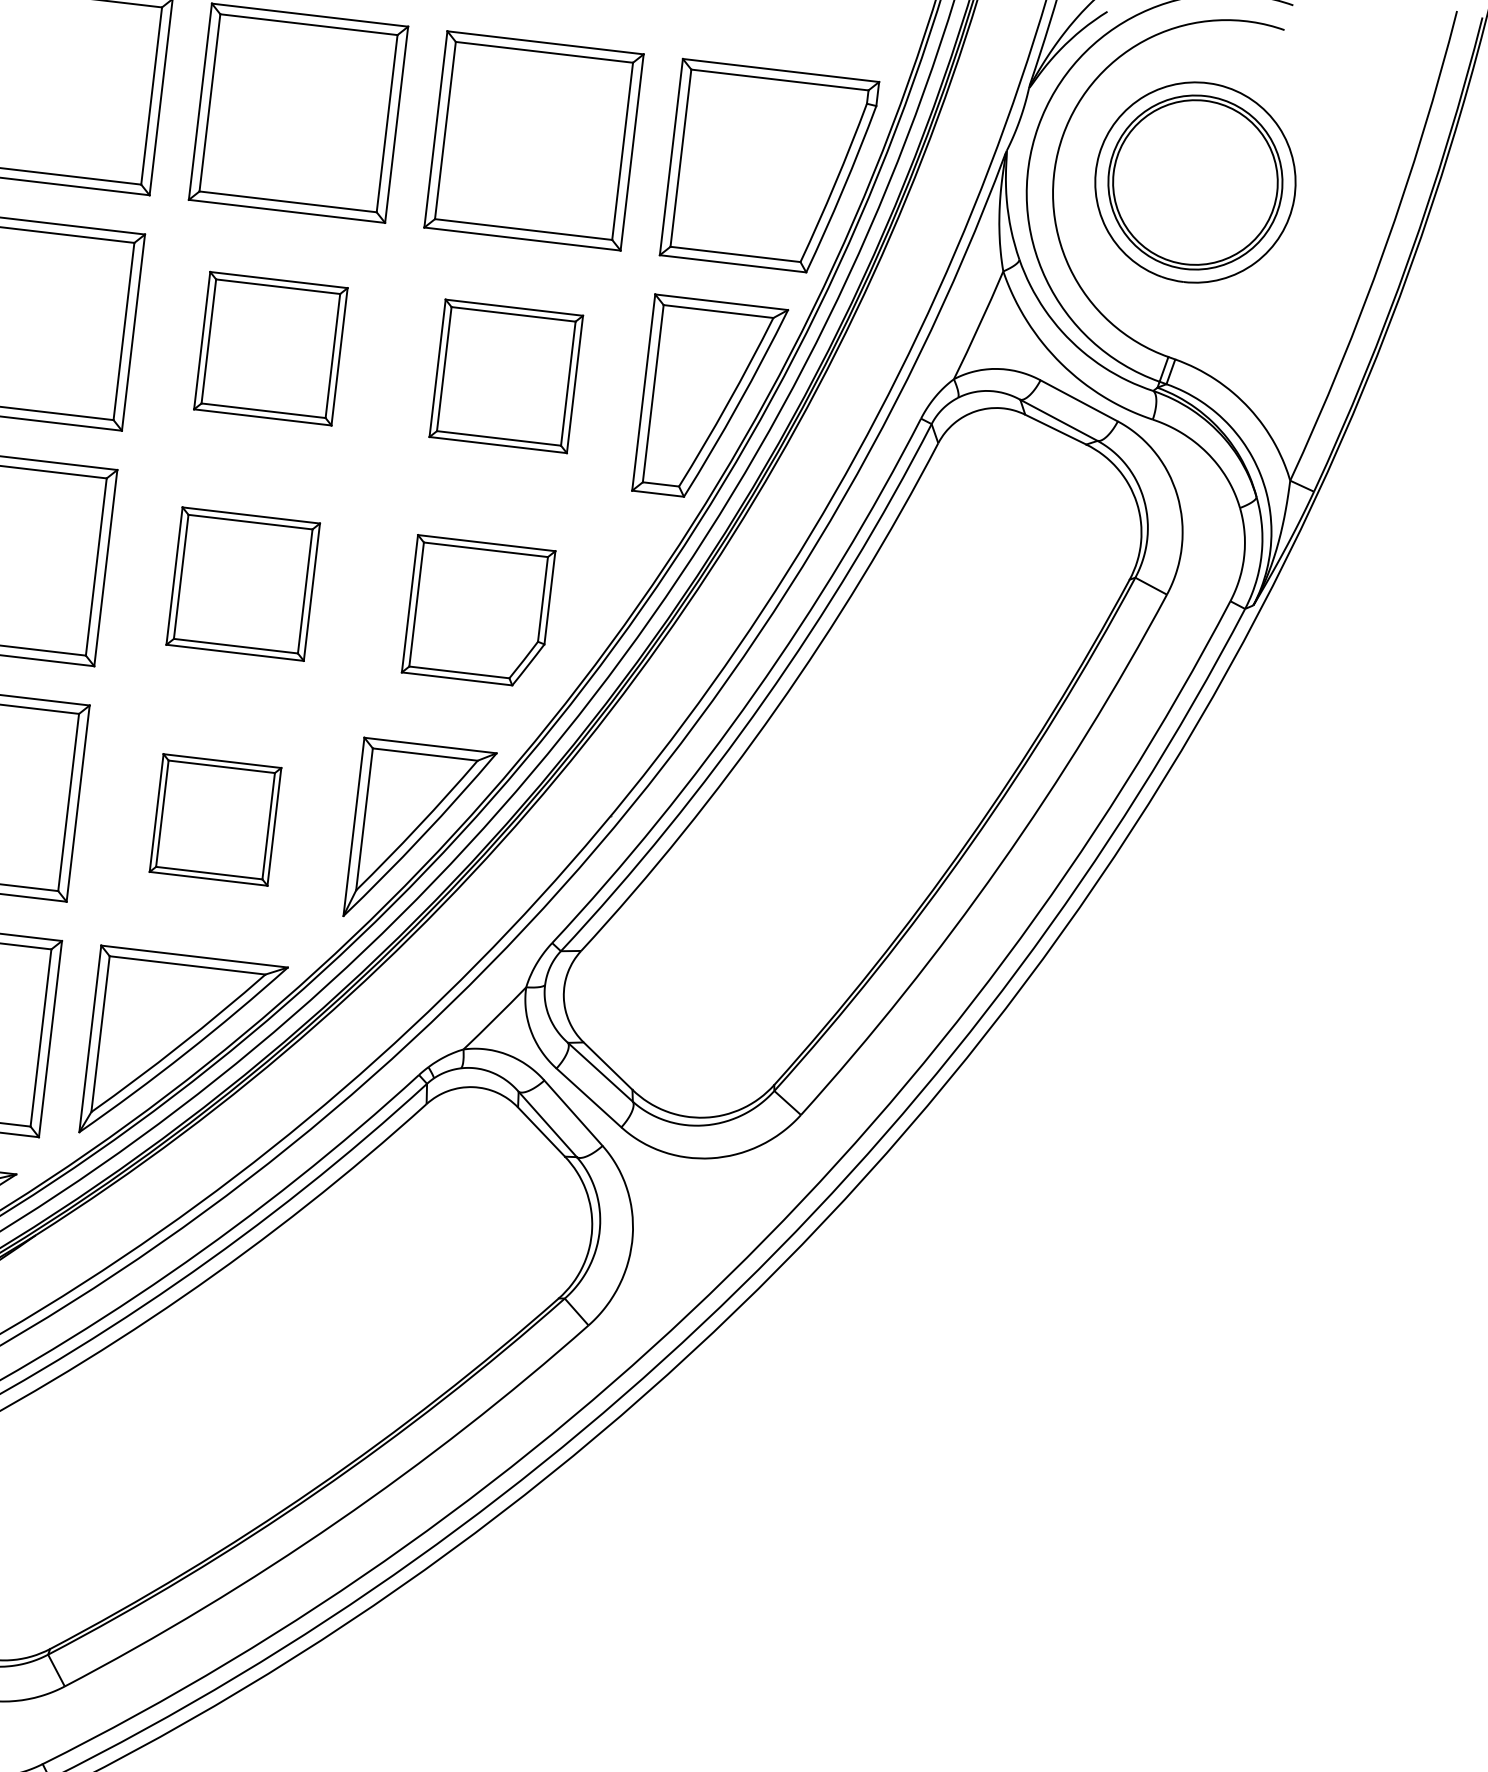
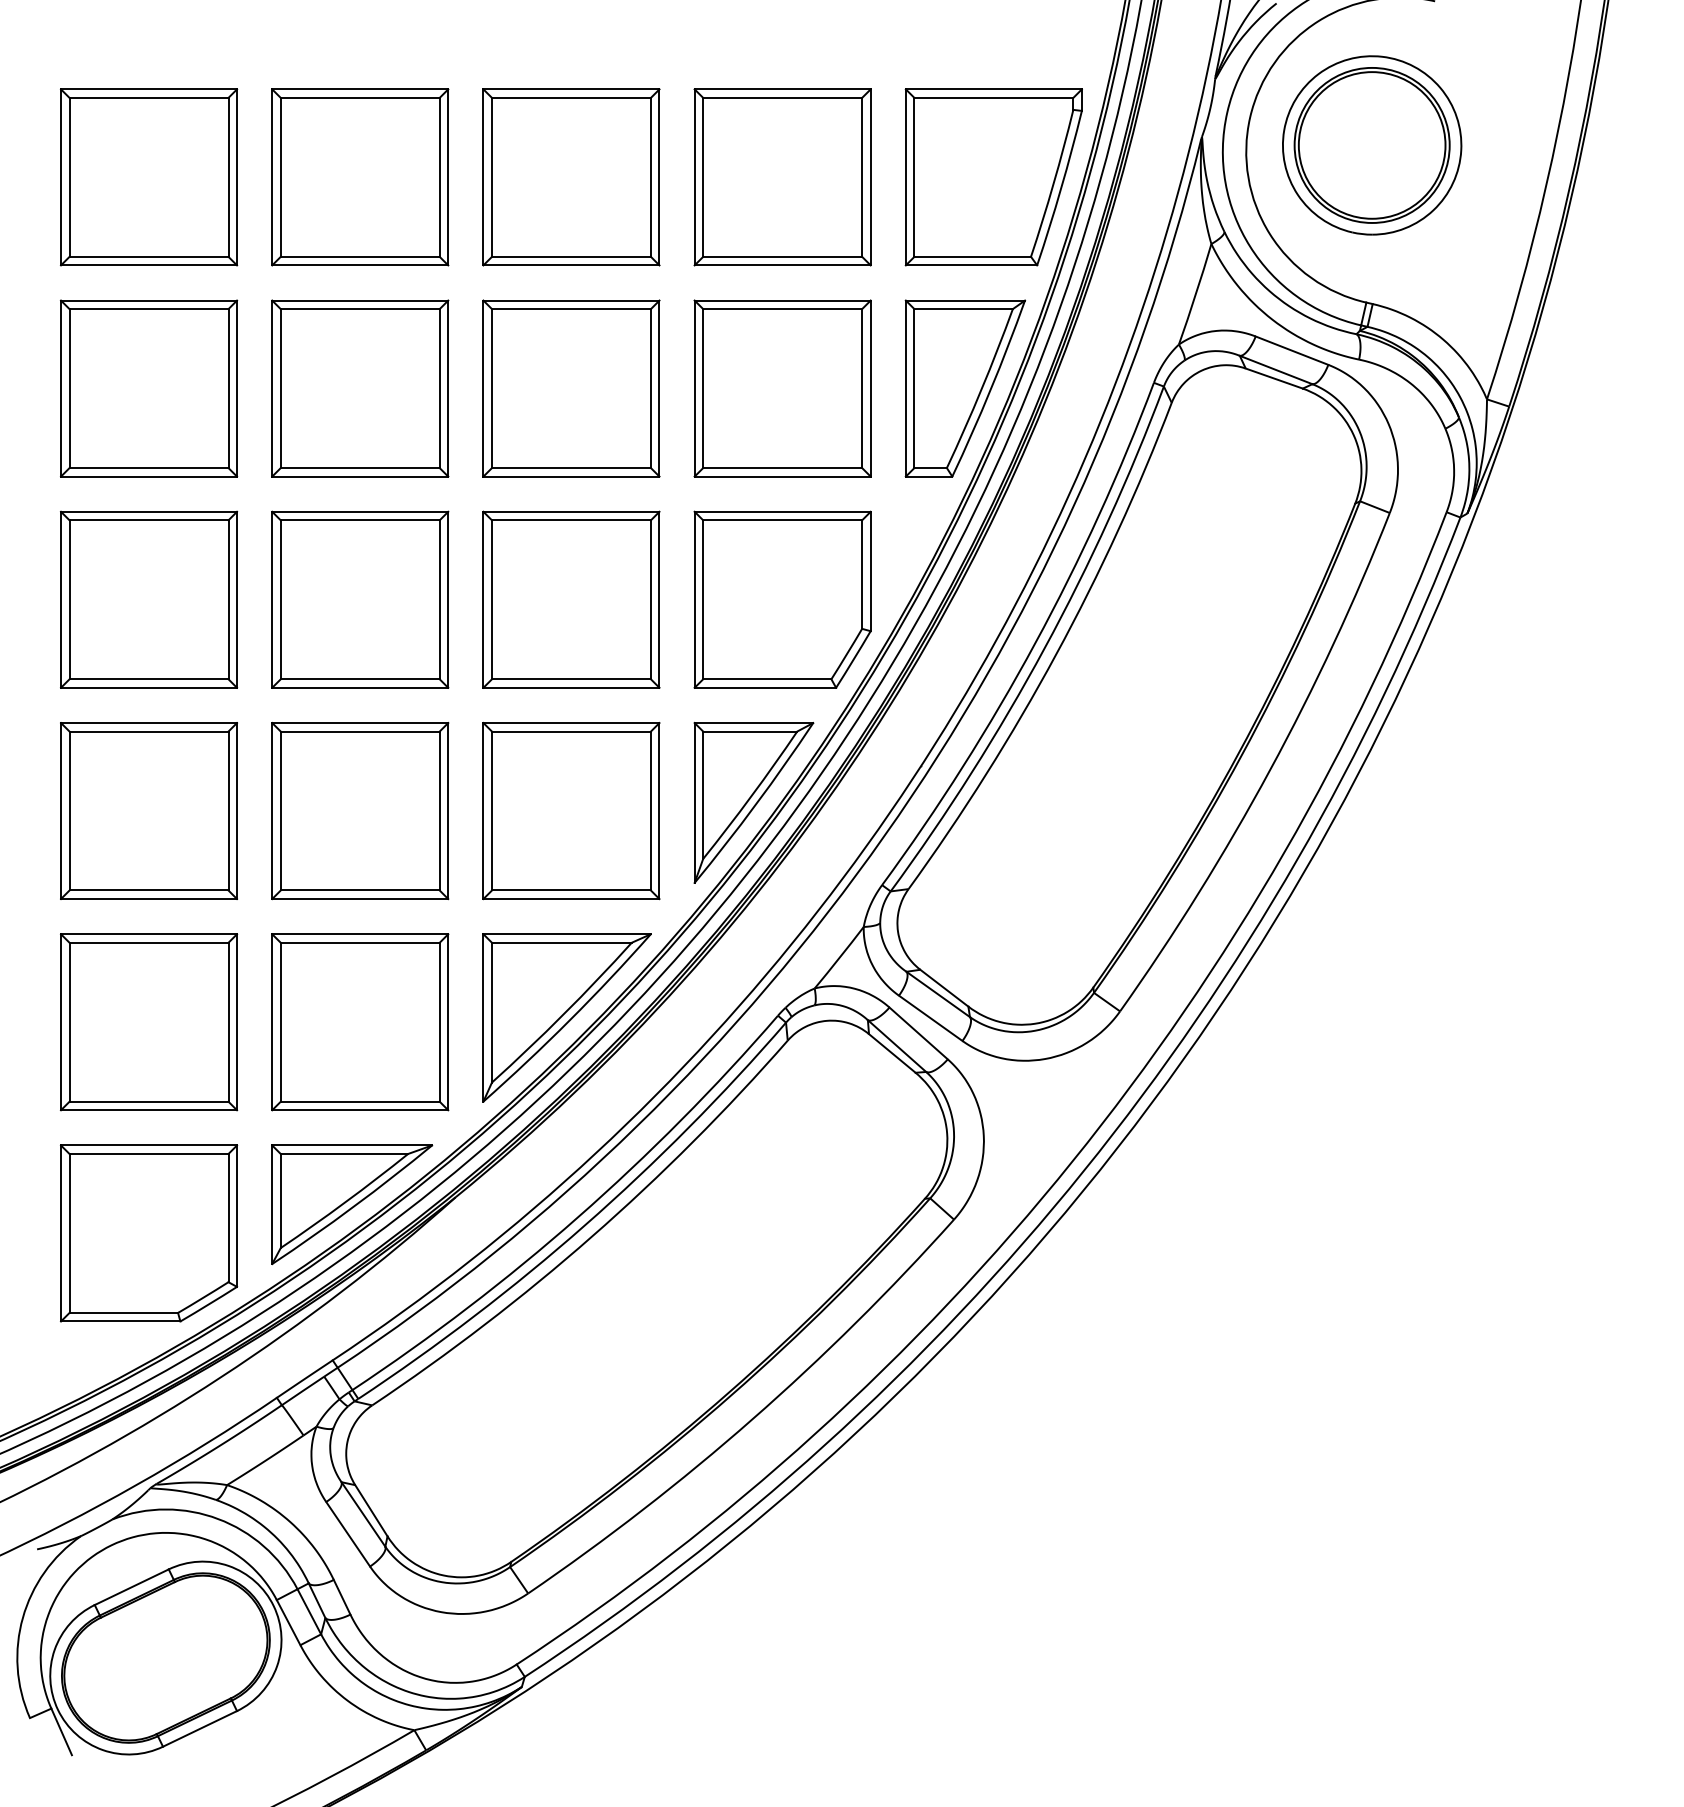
part: (270, 348) -> (571, 388), size x1.43
part: (506, 376) -> (782, 388), size x1.43
part: (243, 583) -> (571, 599), size x1.43
part: (478, 611) -> (782, 599), size x1.43
part: (215, 820) -> (571, 811), size x1.67

